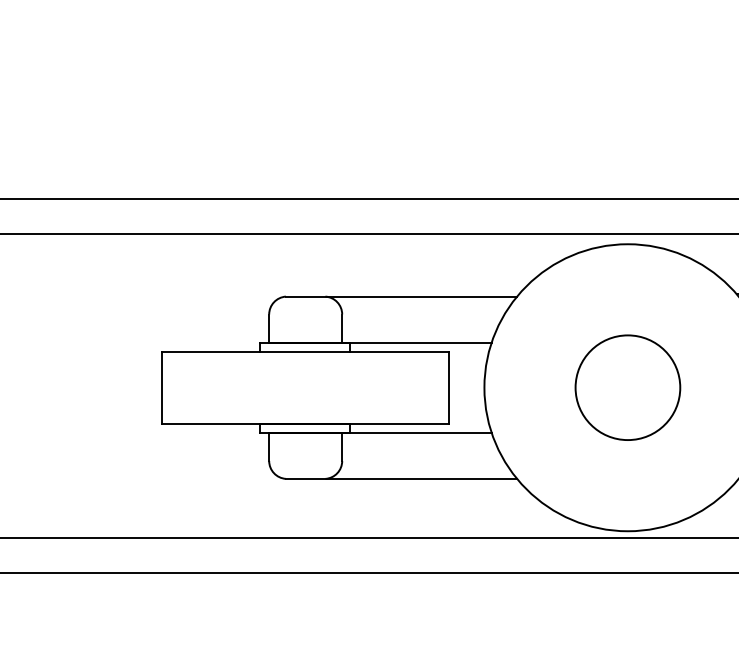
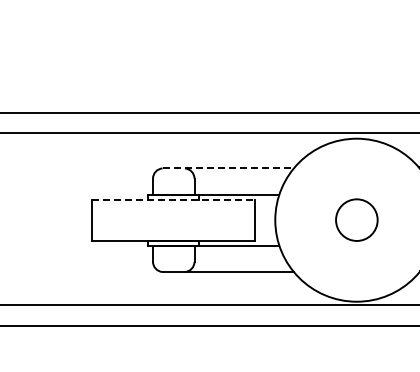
line: (402, 296) -> (228, 168), solid -> dashed
line: (305, 353) -> (173, 200), solid -> dashed
circle: (627, 386) -> (356, 219), size x0.7

